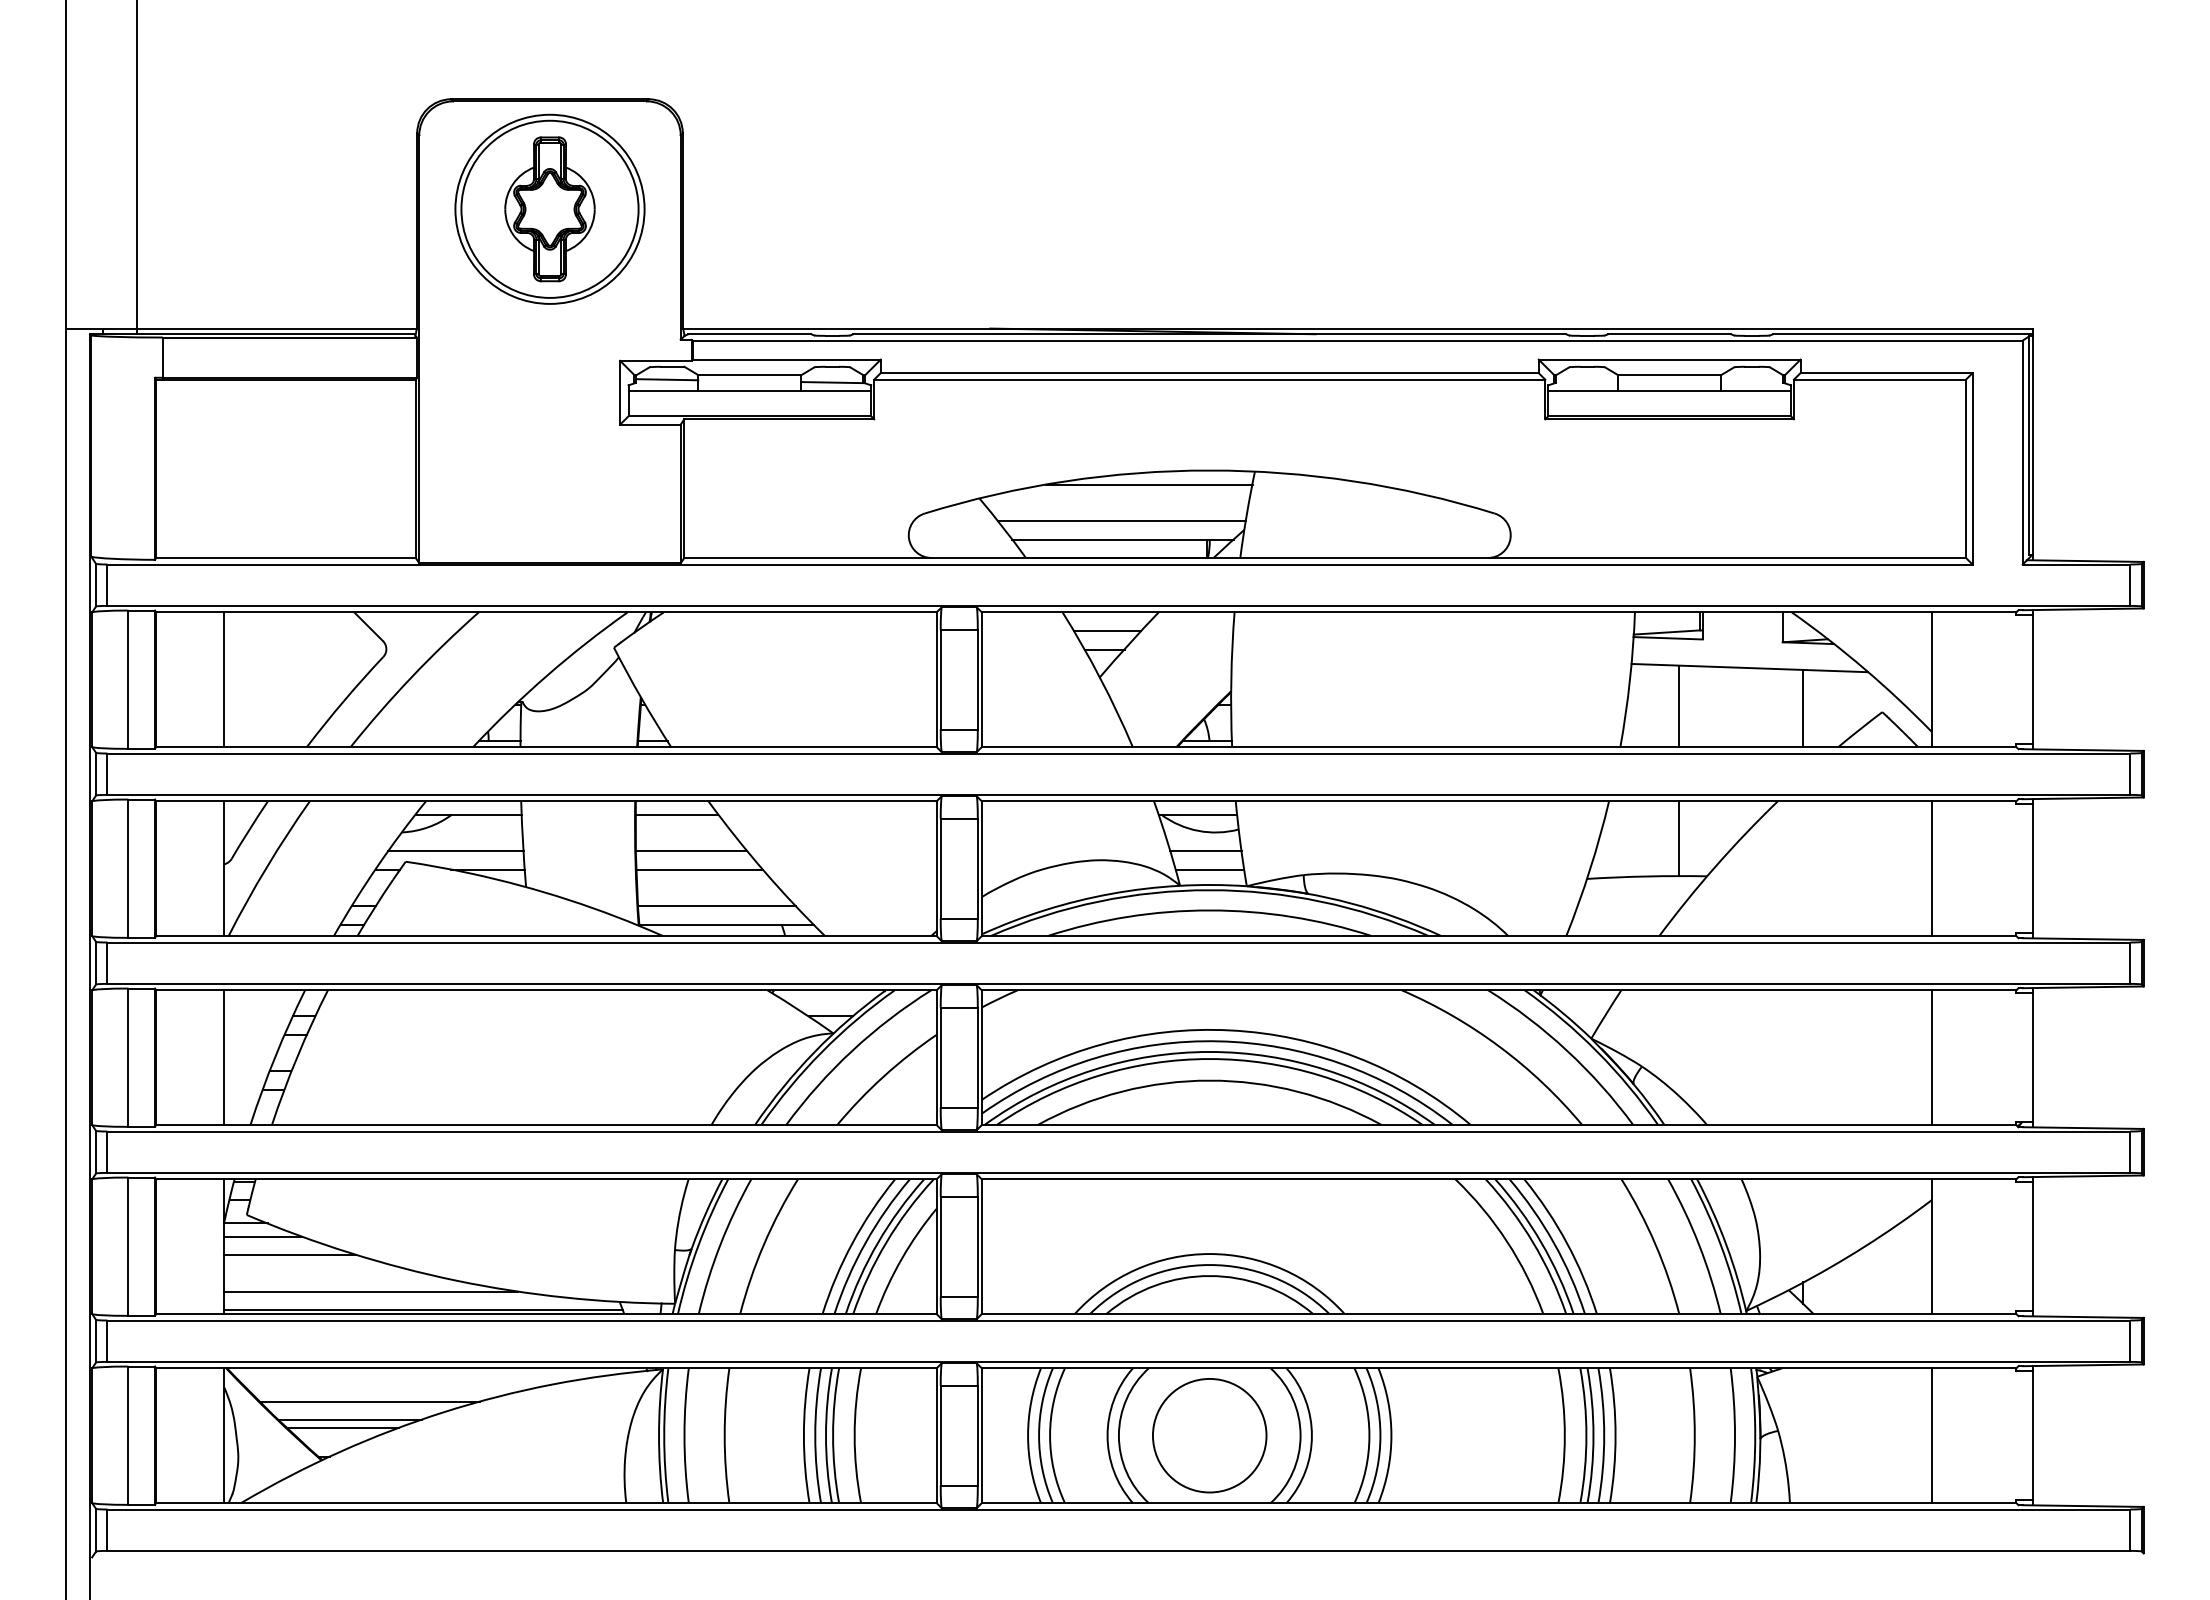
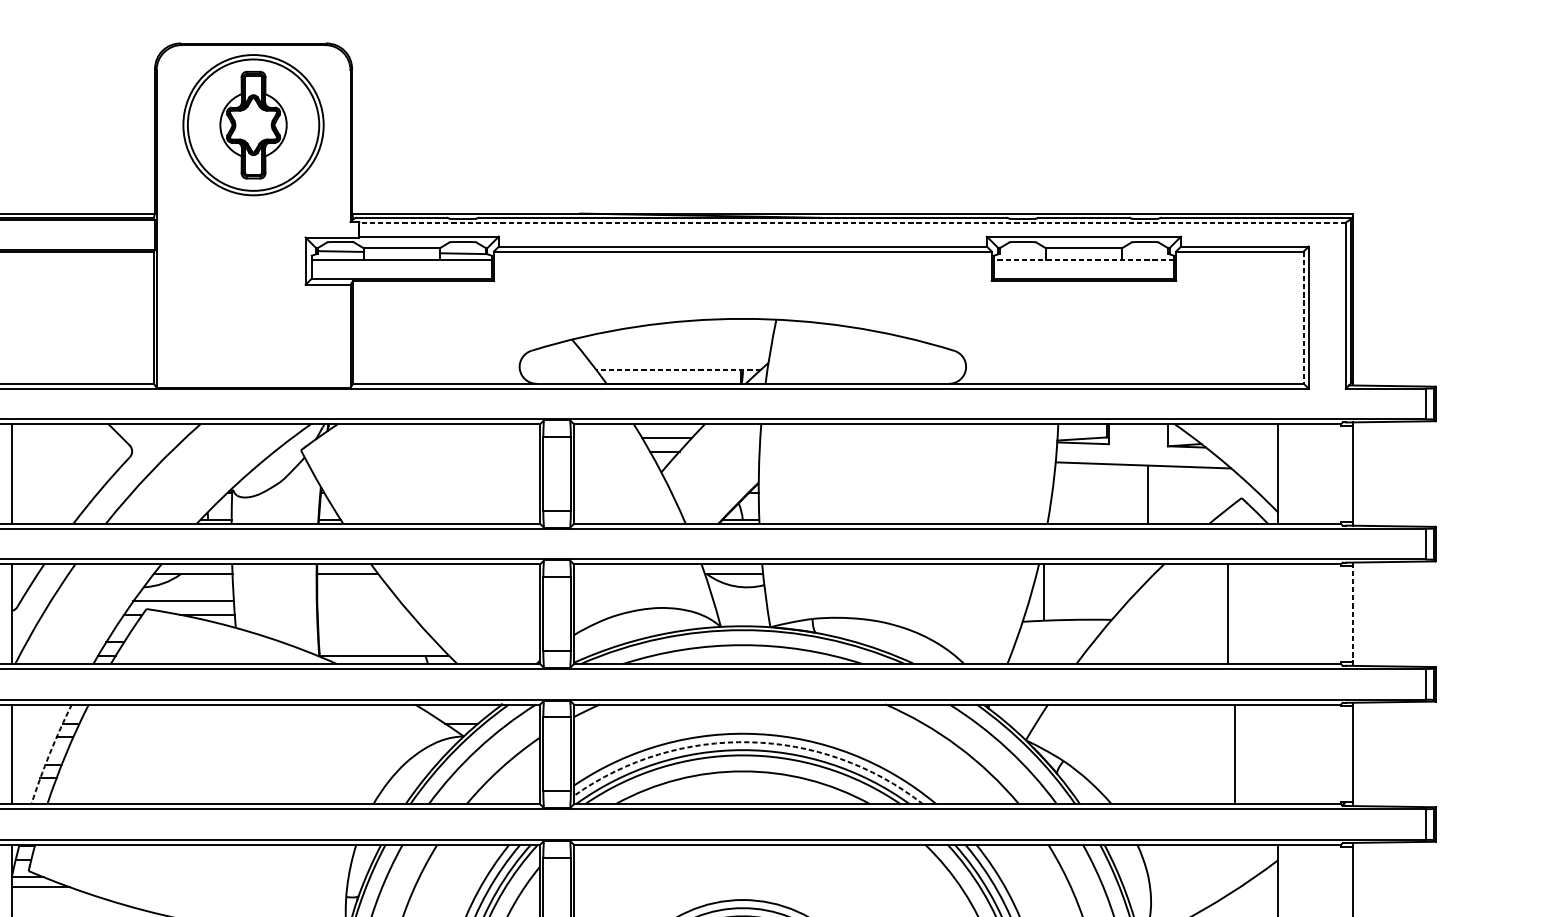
line: (1357, 340) -> (852, 222), solid -> dashed
line: (1669, 391) -> (1083, 260), solid -> dashed
line: (1966, 469) -> (1304, 318), solid -> dashed
line: (1148, 484) -> (697, 329), removed
line: (1121, 521) -> (677, 356), removed
line: (1123, 539) -> (678, 370), solid -> dashed
line: (1679, 705) -> (1091, 493), removed
line: (1803, 707) -> (1147, 494), moved
line: (1679, 838) -> (1044, 591), moved
line: (691, 851) -> (358, 601), removed
line: (1205, 851) -> (739, 601), removed
line: (1931, 868) -> (1227, 614), moved
line: (2032, 868) -> (1353, 614), solid -> dashed
line: (699, 869) -> (364, 614), removed
line: (1209, 869) -> (742, 614), removed
line: (717, 906) -> (377, 642), removed
arc: (1219, 1041) -> (750, 742), solid -> dashed
arc: (275, 1056) -> (49, 753), solid -> dashed
line: (1931, 1057) -> (1235, 754), moved
line: (290, 1254) -> (61, 900), removed

